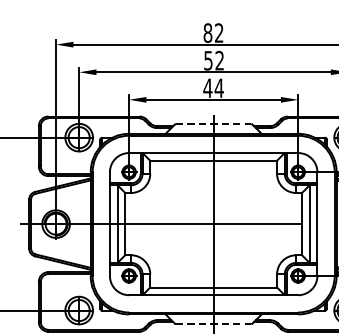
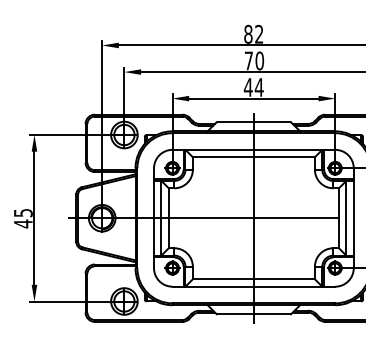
text: (214, 60) -> (254, 60), 52 -> 70
line: (214, 124) -> (254, 122), dashed -> solid
line: (214, 324) -> (254, 314), dashed -> solid

